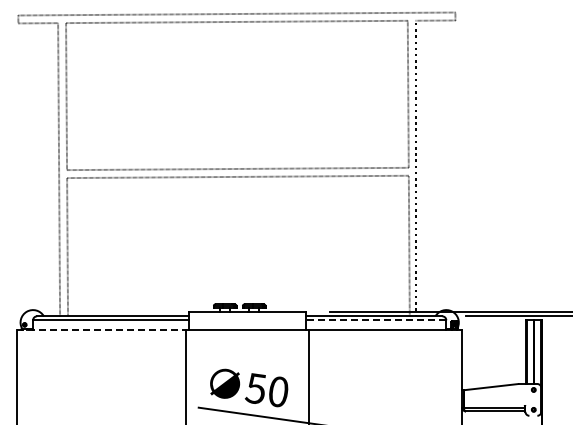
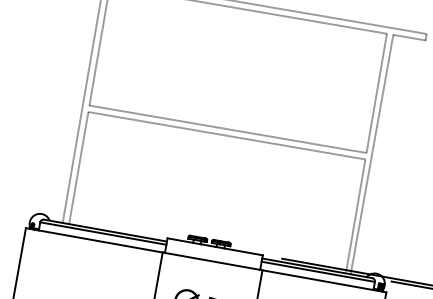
line: (376, 320) -> (318, 271), dashed -> solid
line: (102, 330) -> (95, 240), dashed -> solid

